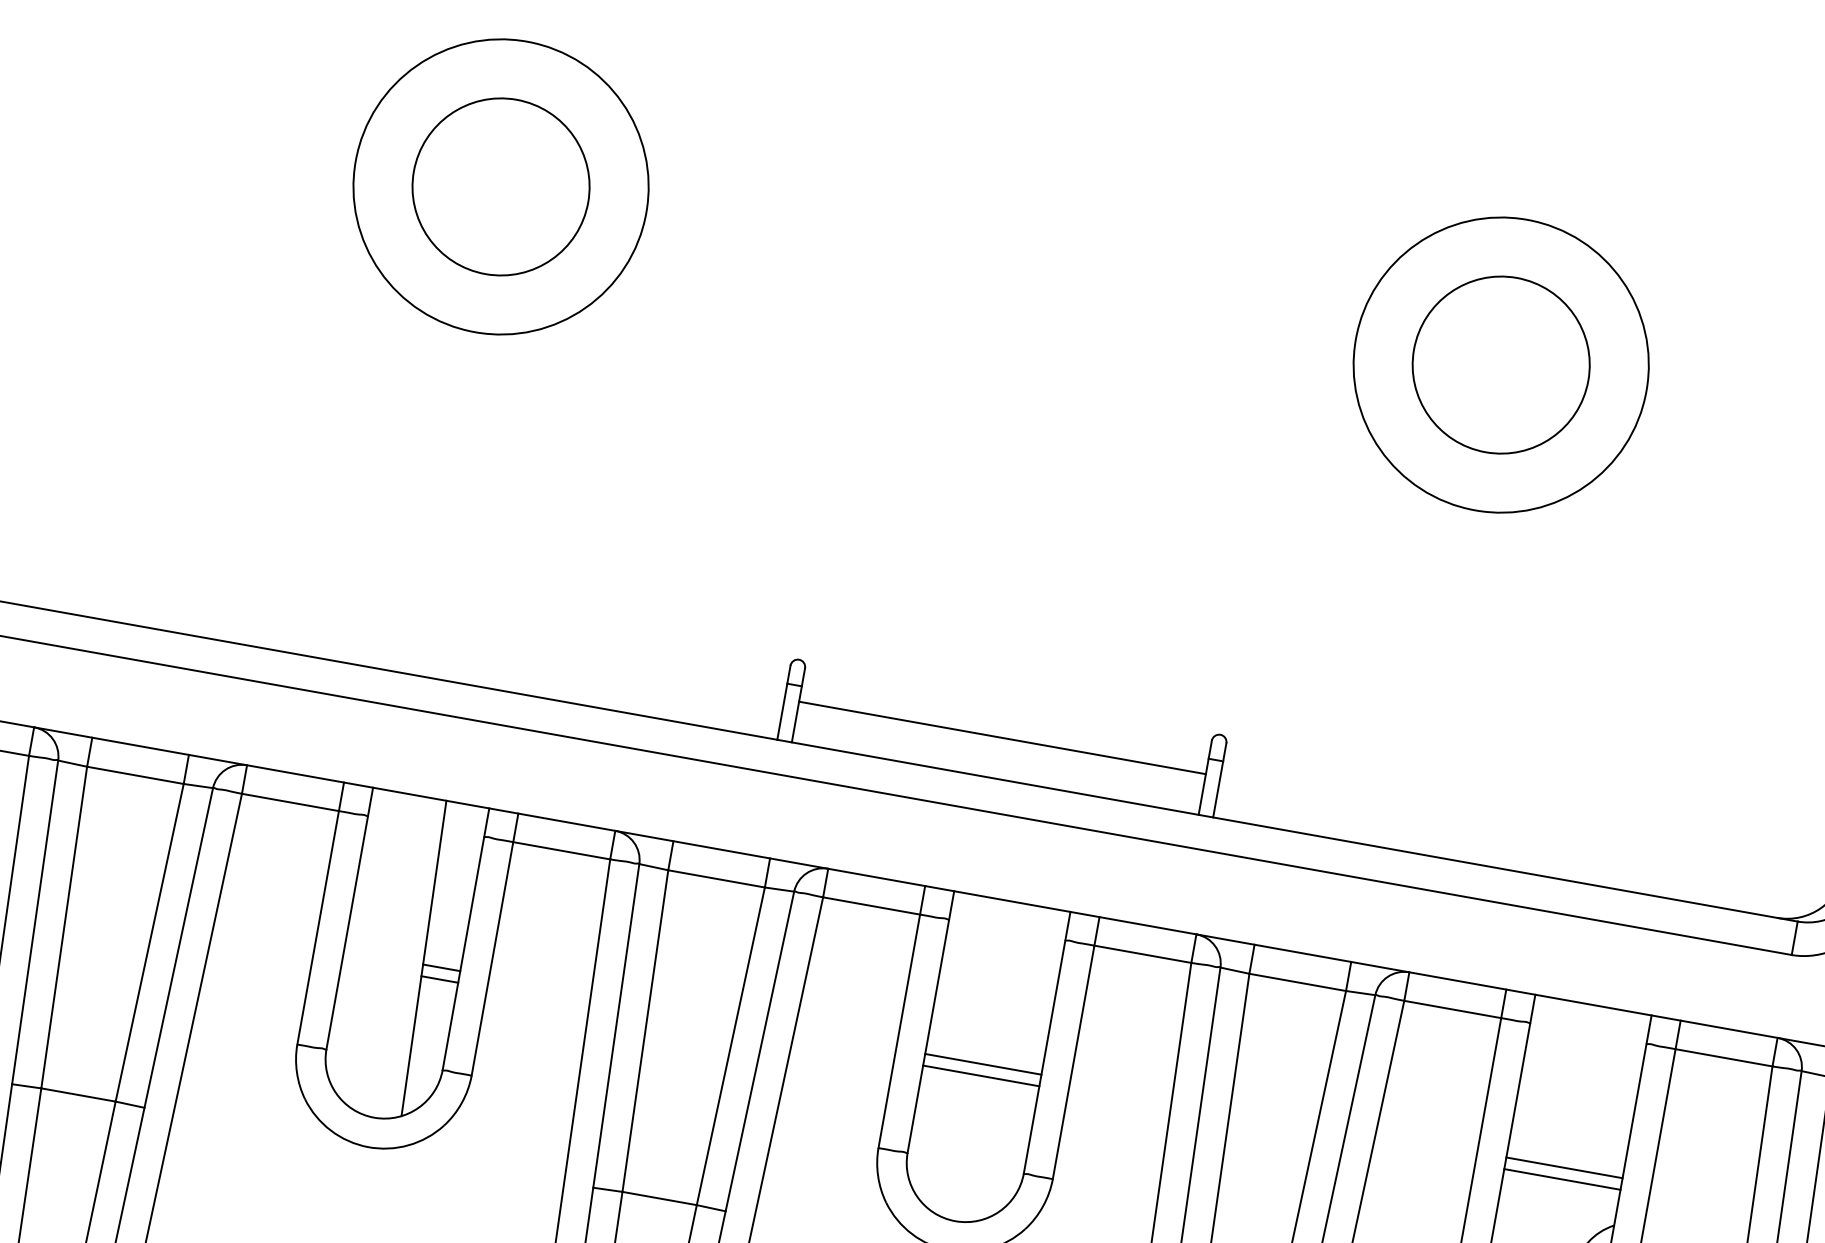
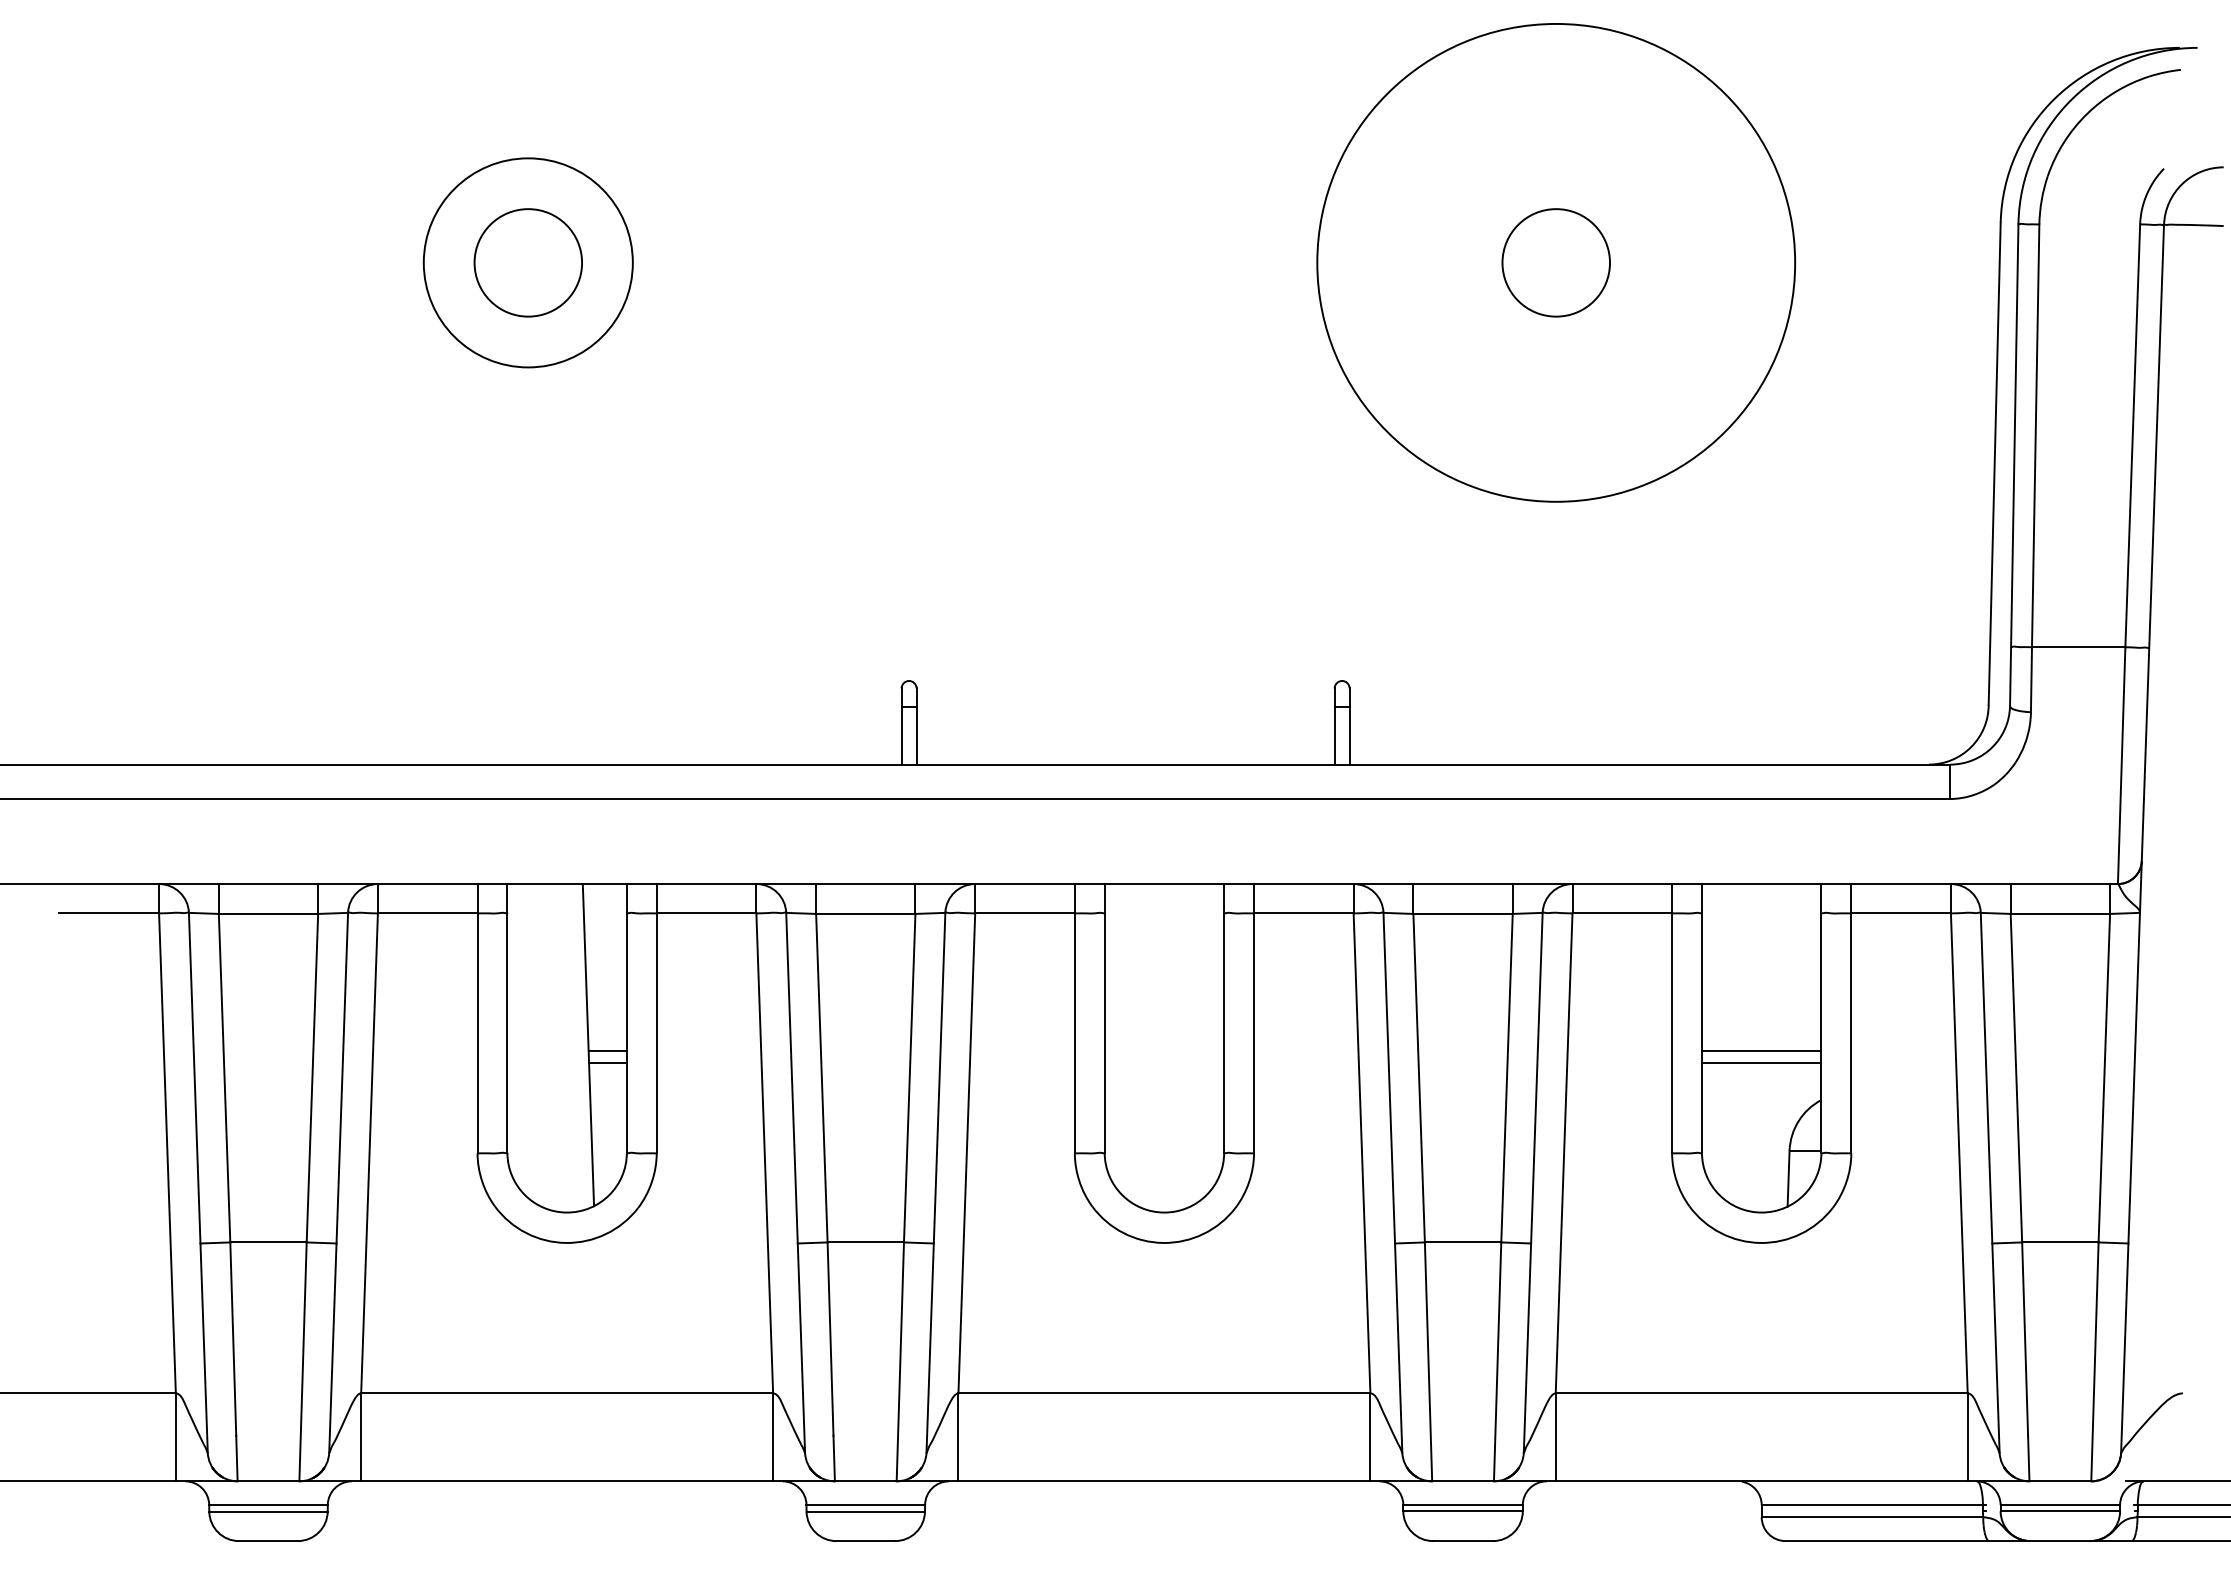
circle: (500, 186) -> (527, 262), size x0.6
circle: (501, 186) -> (528, 262), size x0.7
circle: (1500, 364) -> (1555, 262), size x0.6
circle: (1500, 364) -> (1555, 262), size x1.6
line: (1002, 737) -> (1125, 722), removed
line: (983, 1064) -> (1164, 1051), removed
line: (981, 1076) -> (1164, 1063), removed

